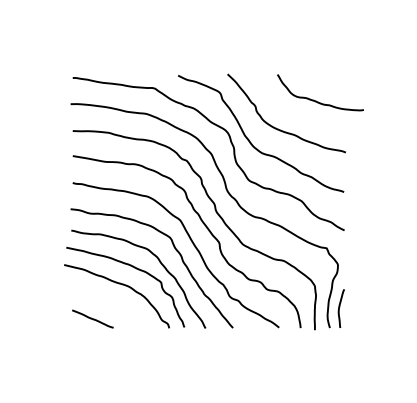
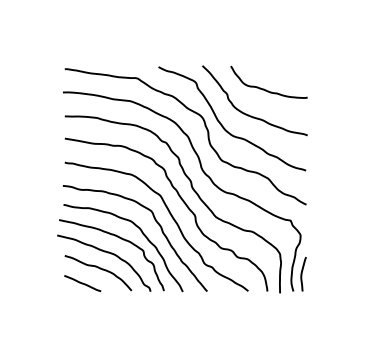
curve: (315, 99) -> (264, 88), moved
curve: (112, 303) -> (100, 269), added

